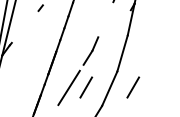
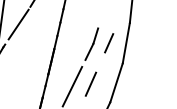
line: (25, 25) -> (17, 24), added
line: (106, 51) -> (108, 42), added
line: (133, 87) -> (142, 78), removed

